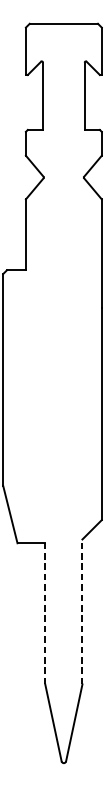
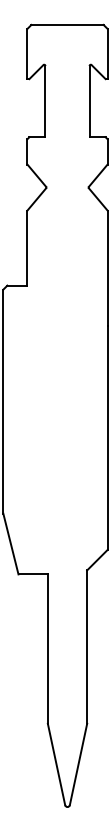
line: (82, 612) -> (87, 647), dashed -> solid
line: (44, 614) -> (47, 649), dashed -> solid

